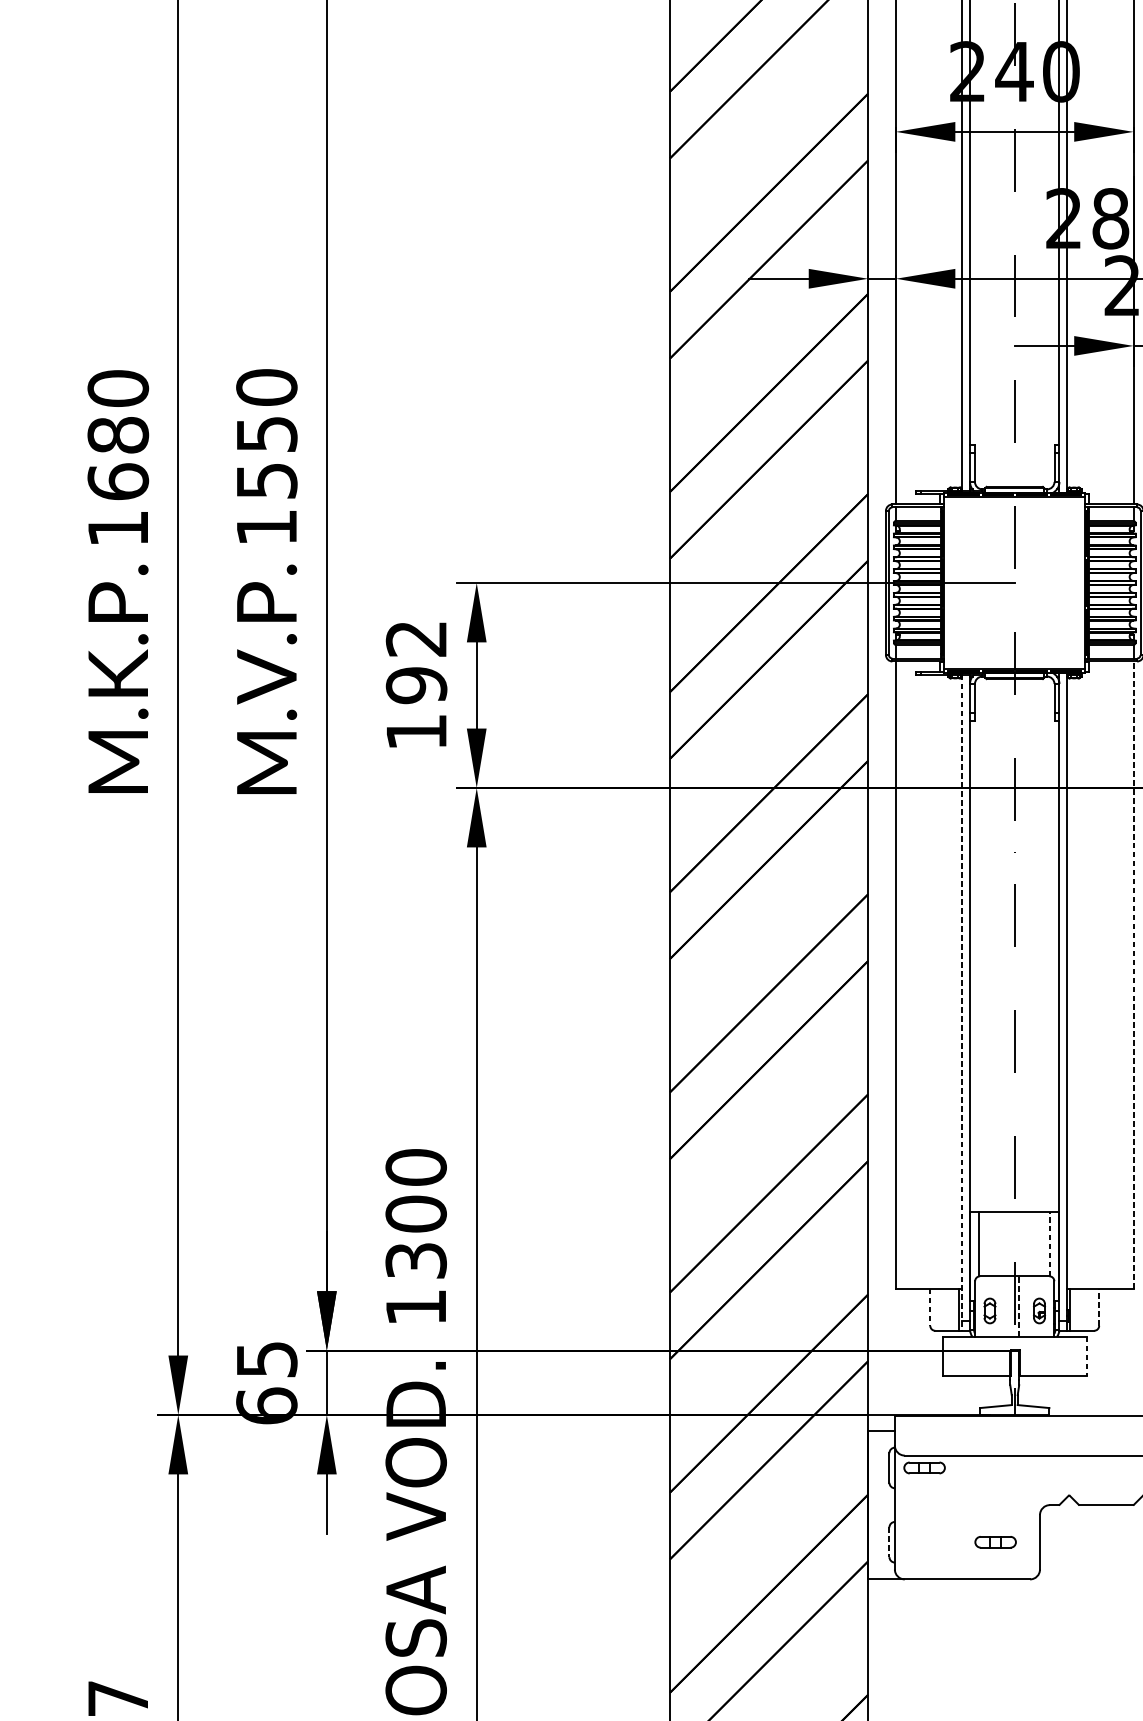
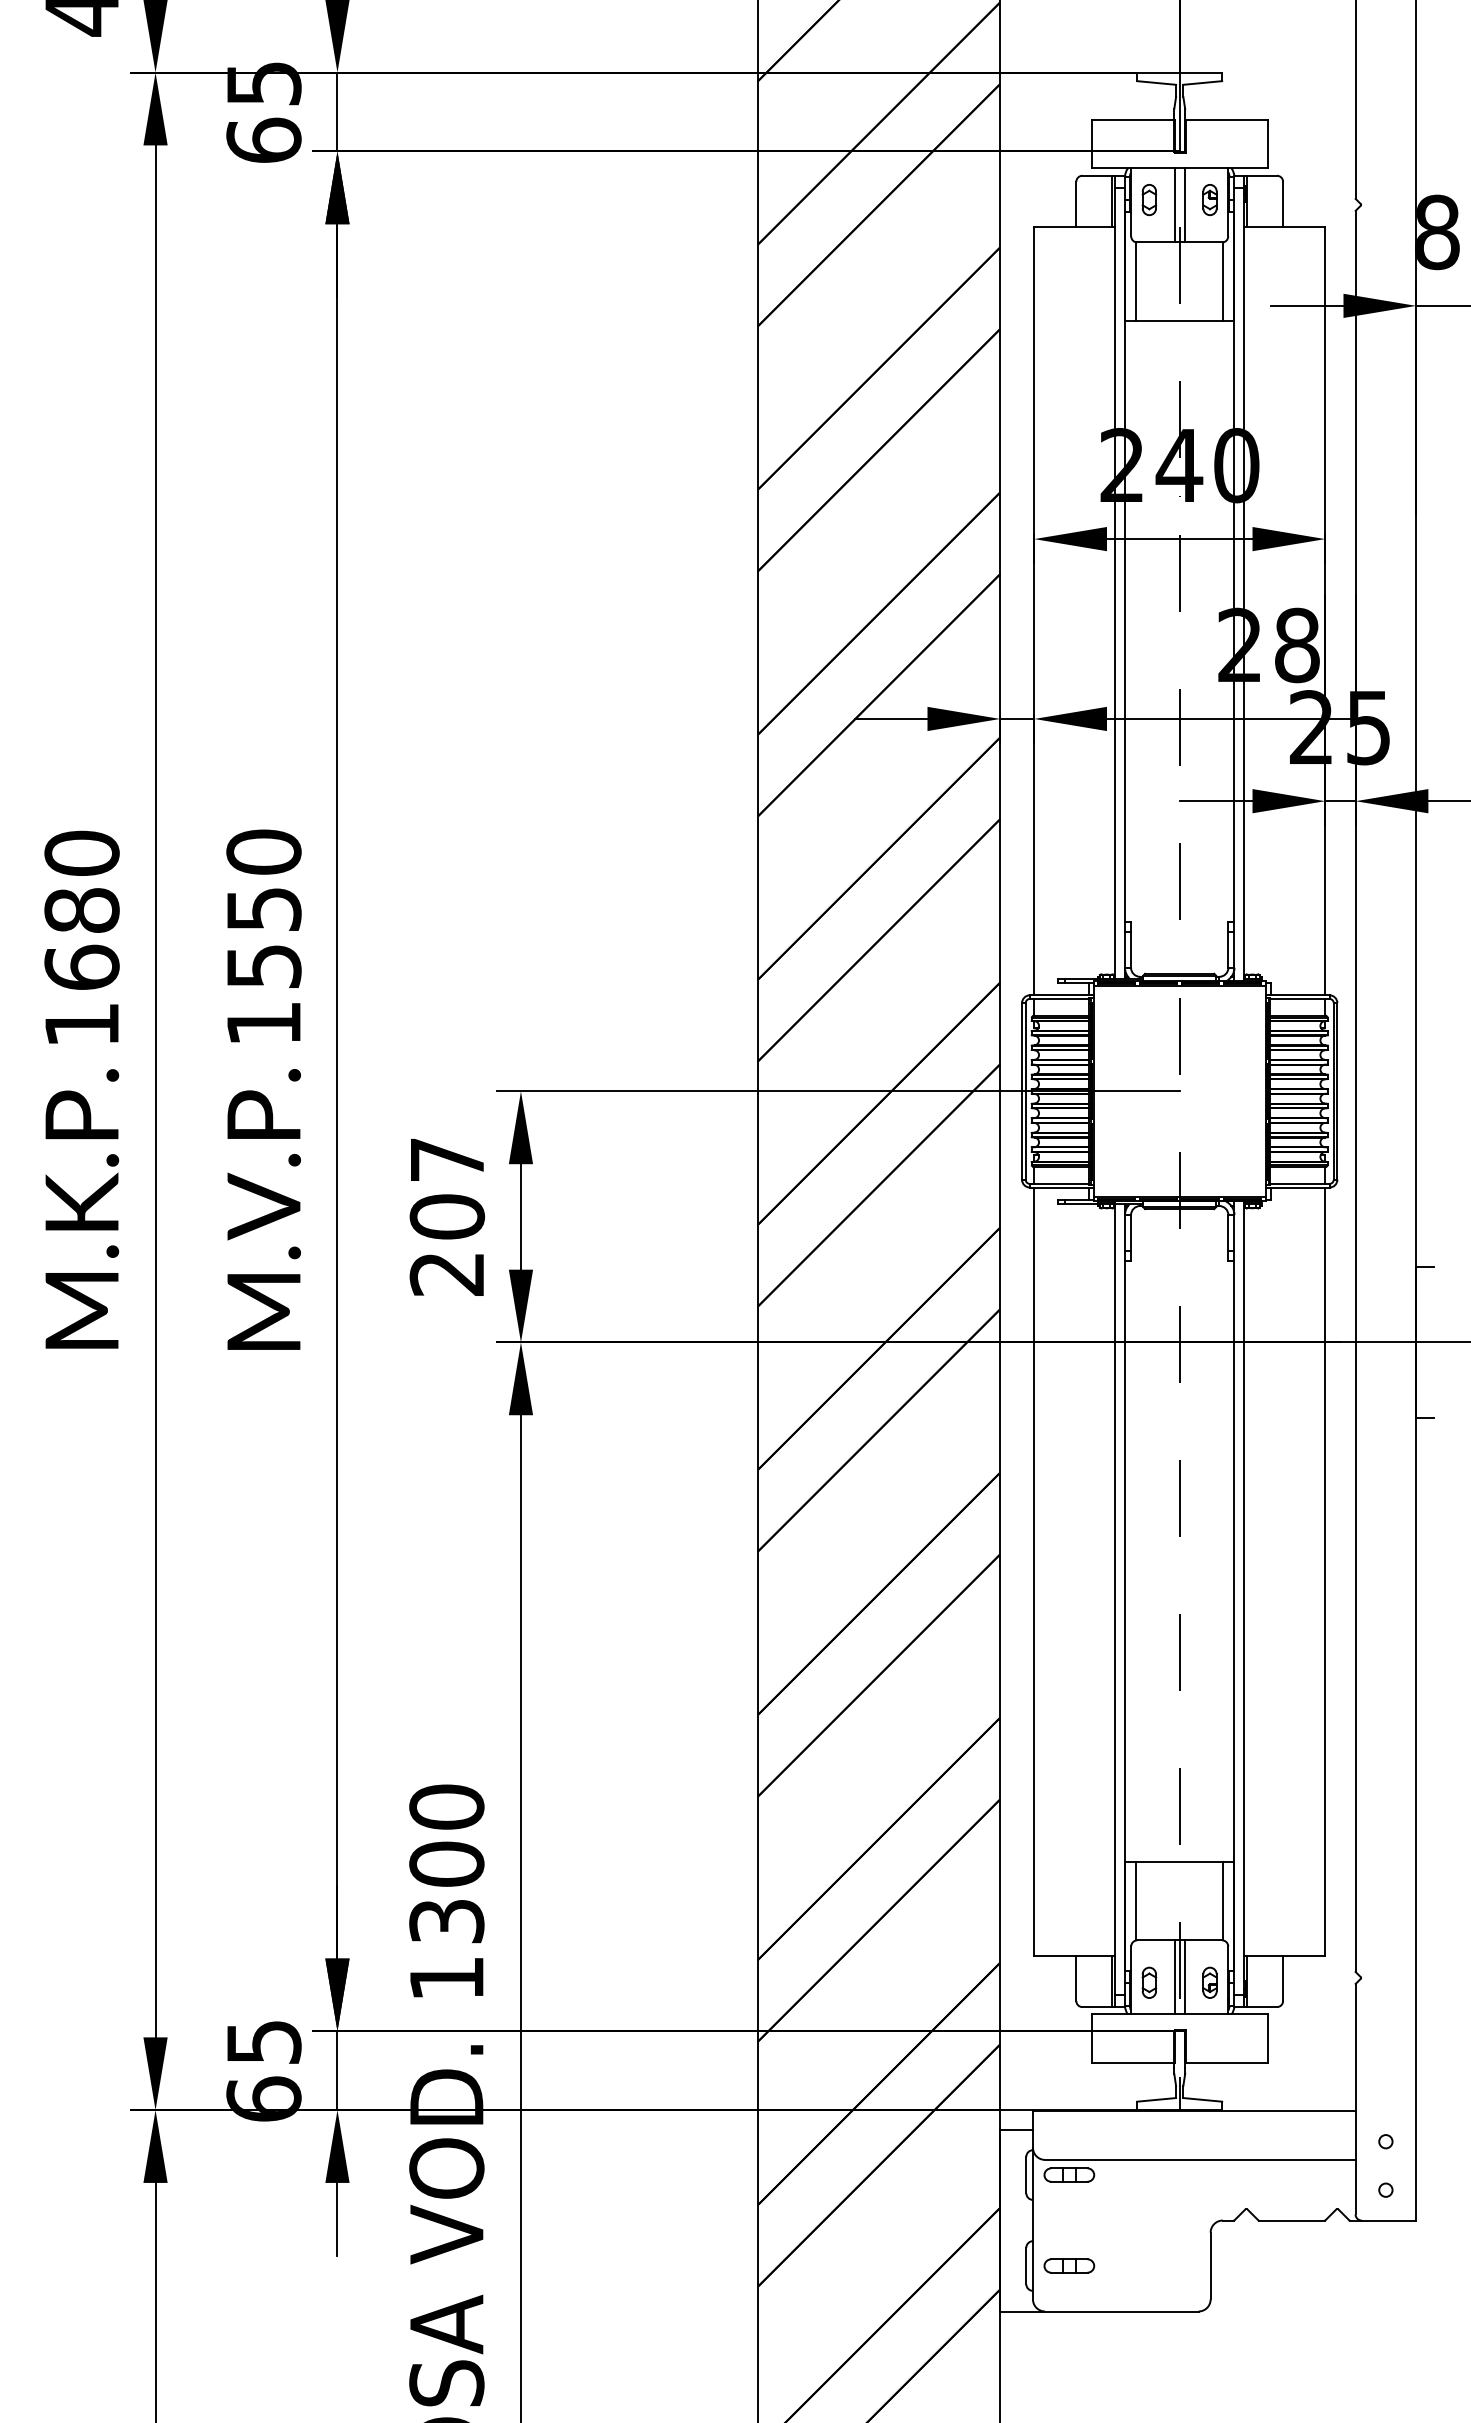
text: (416, 685) -> (447, 1217), 192 -> 207
line: (1133, 975) -> (1325, 1571), dashed -> solid
line: (962, 1002) -> (1115, 1605), dashed -> solid
line: (1050, 1243) -> (1223, 1900), dashed -> solid
line: (1010, 1306) -> (1174, 1977), added
line: (1018, 1306) -> (1184, 1977), dashed -> solid
line: (930, 1307) -> (1076, 1978), dashed -> solid
line: (1099, 1307) -> (1283, 1978), dashed -> solid
line: (1087, 1357) -> (1268, 2039), dashed -> solid
part: (995, 1541) -> (1069, 2265), moved
line: (889, 1542) -> (1026, 2266), dashed -> solid

